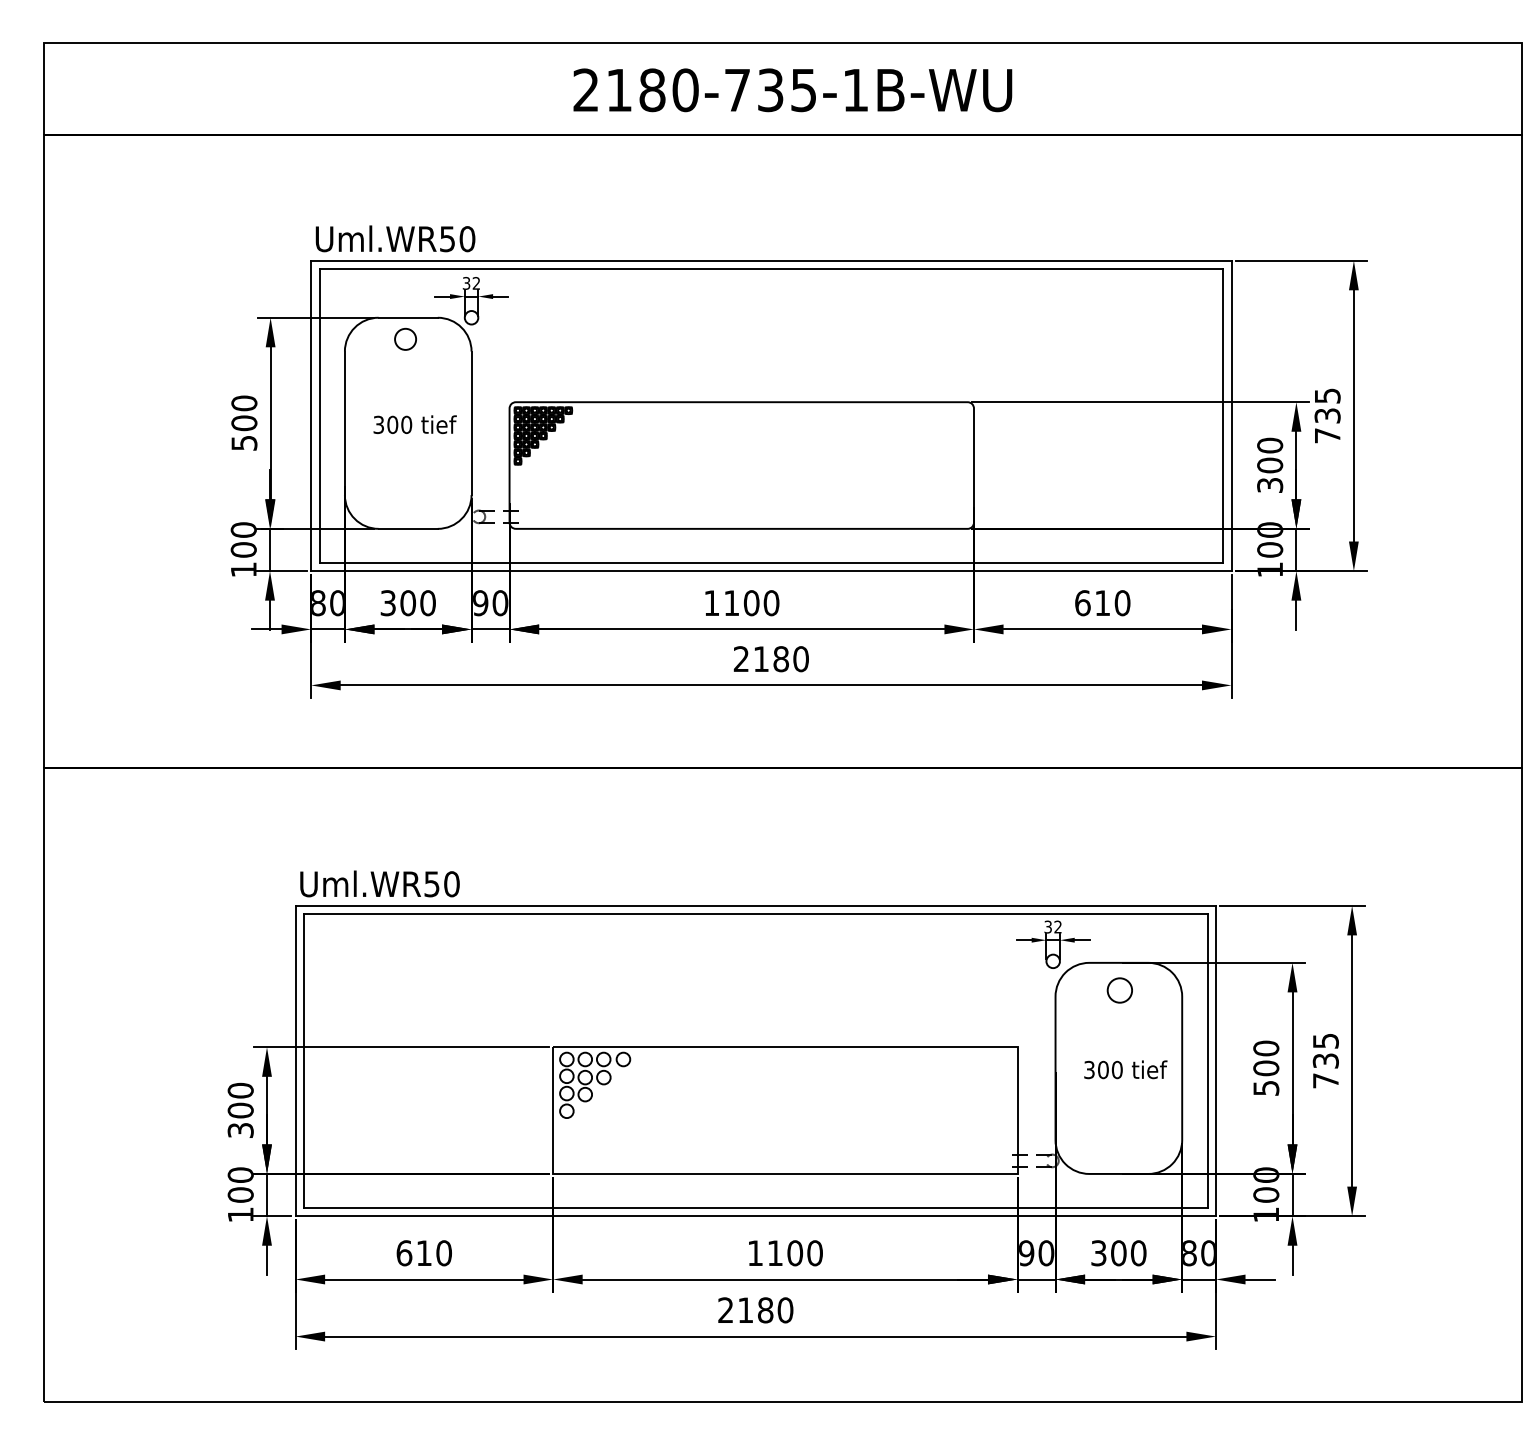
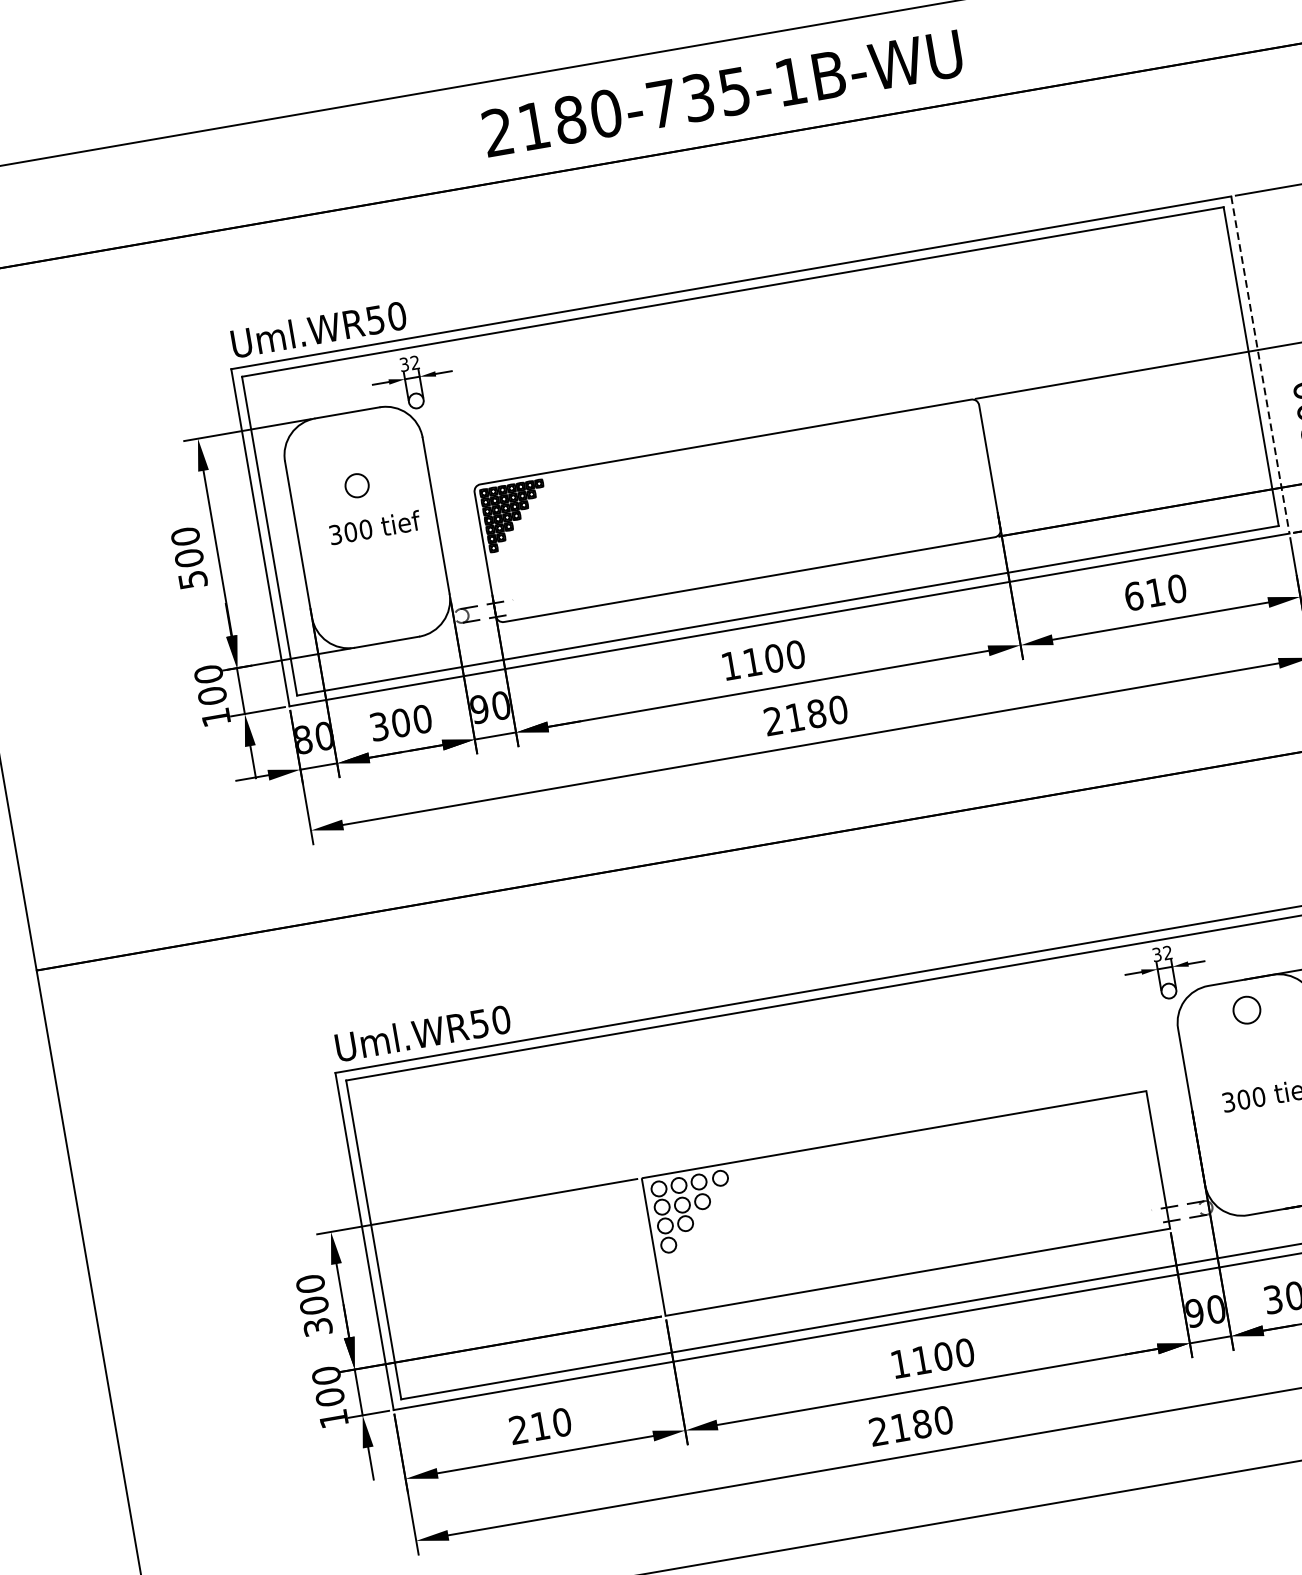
circle: (405, 338) -> (356, 484), moved
line: (1231, 416) -> (1260, 365), solid -> dashed
text: (404, 1253) -> (519, 1430), 610 -> 210

